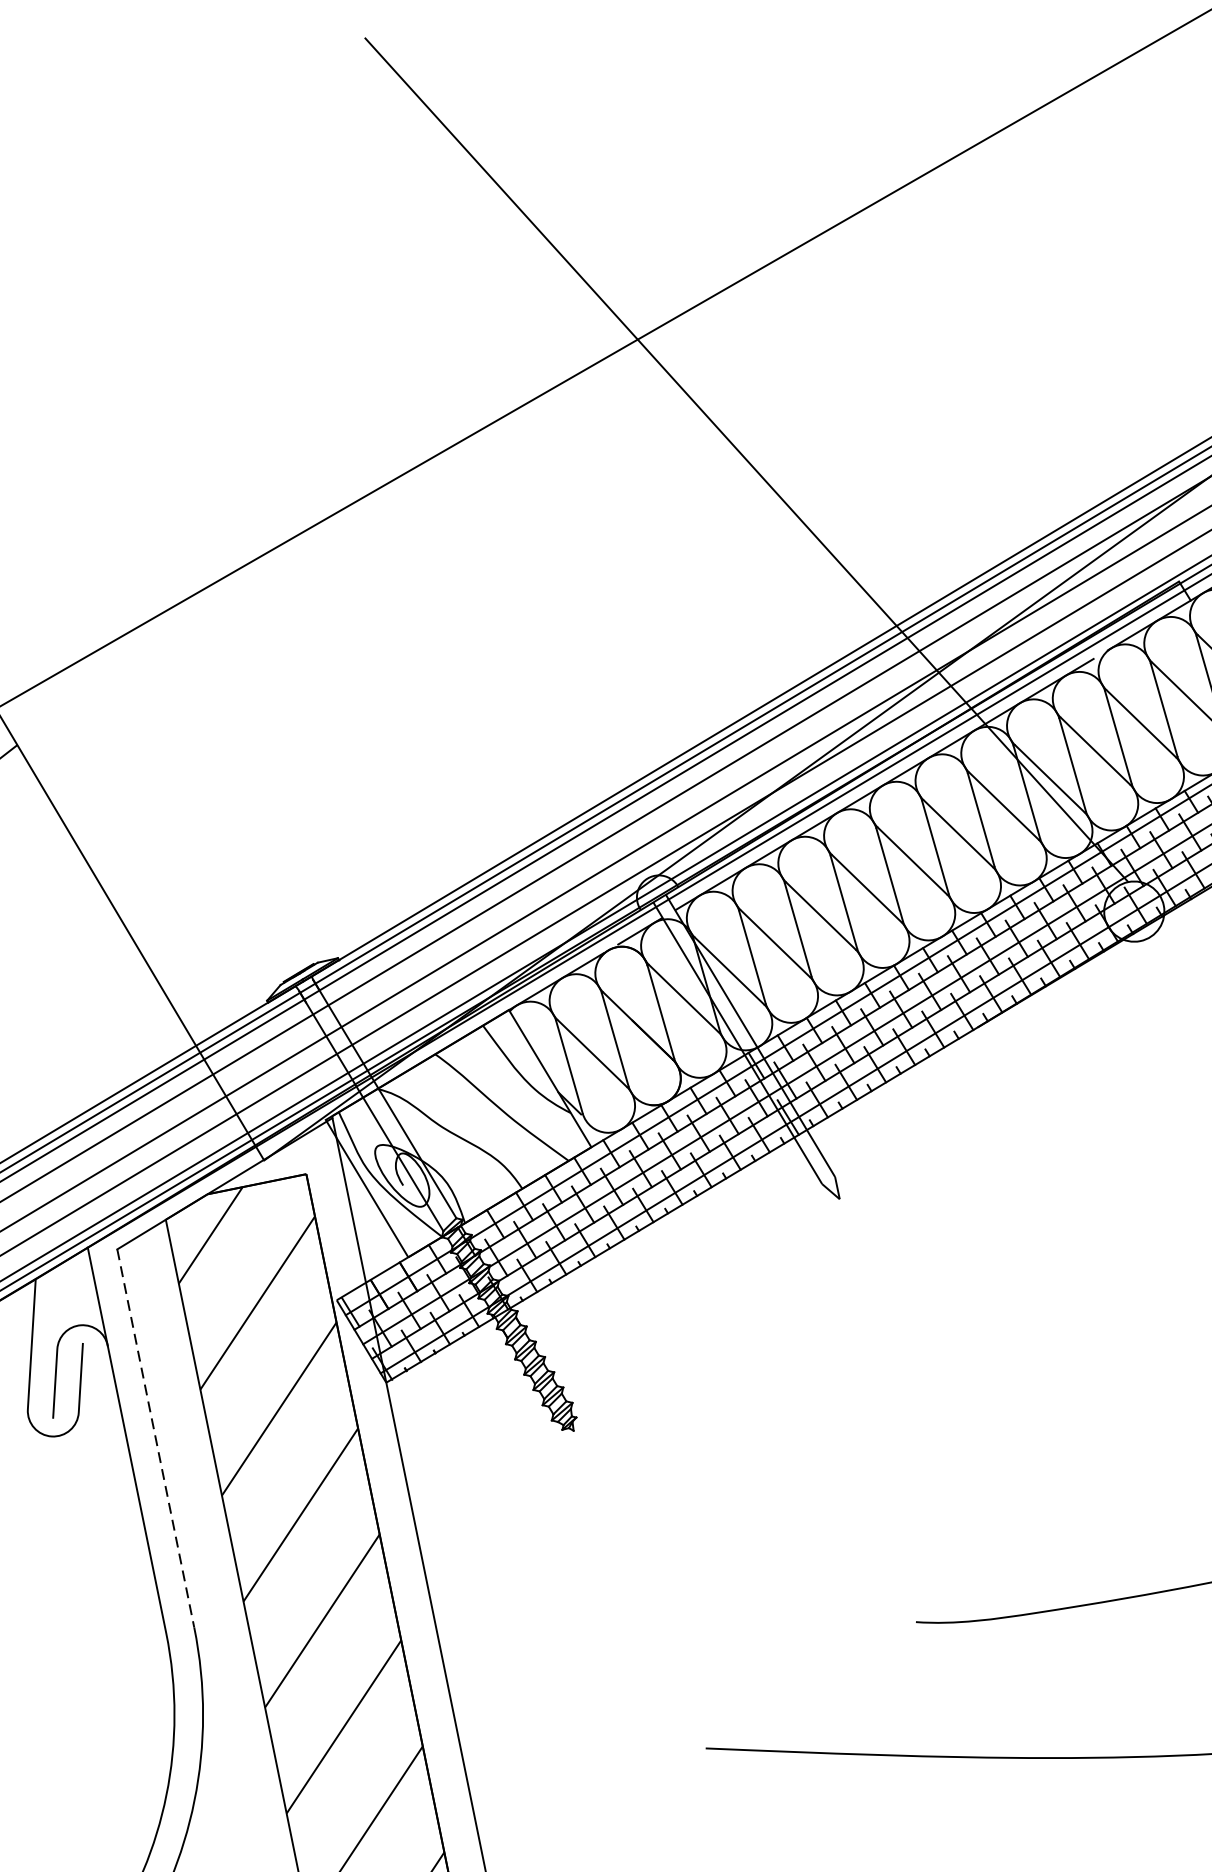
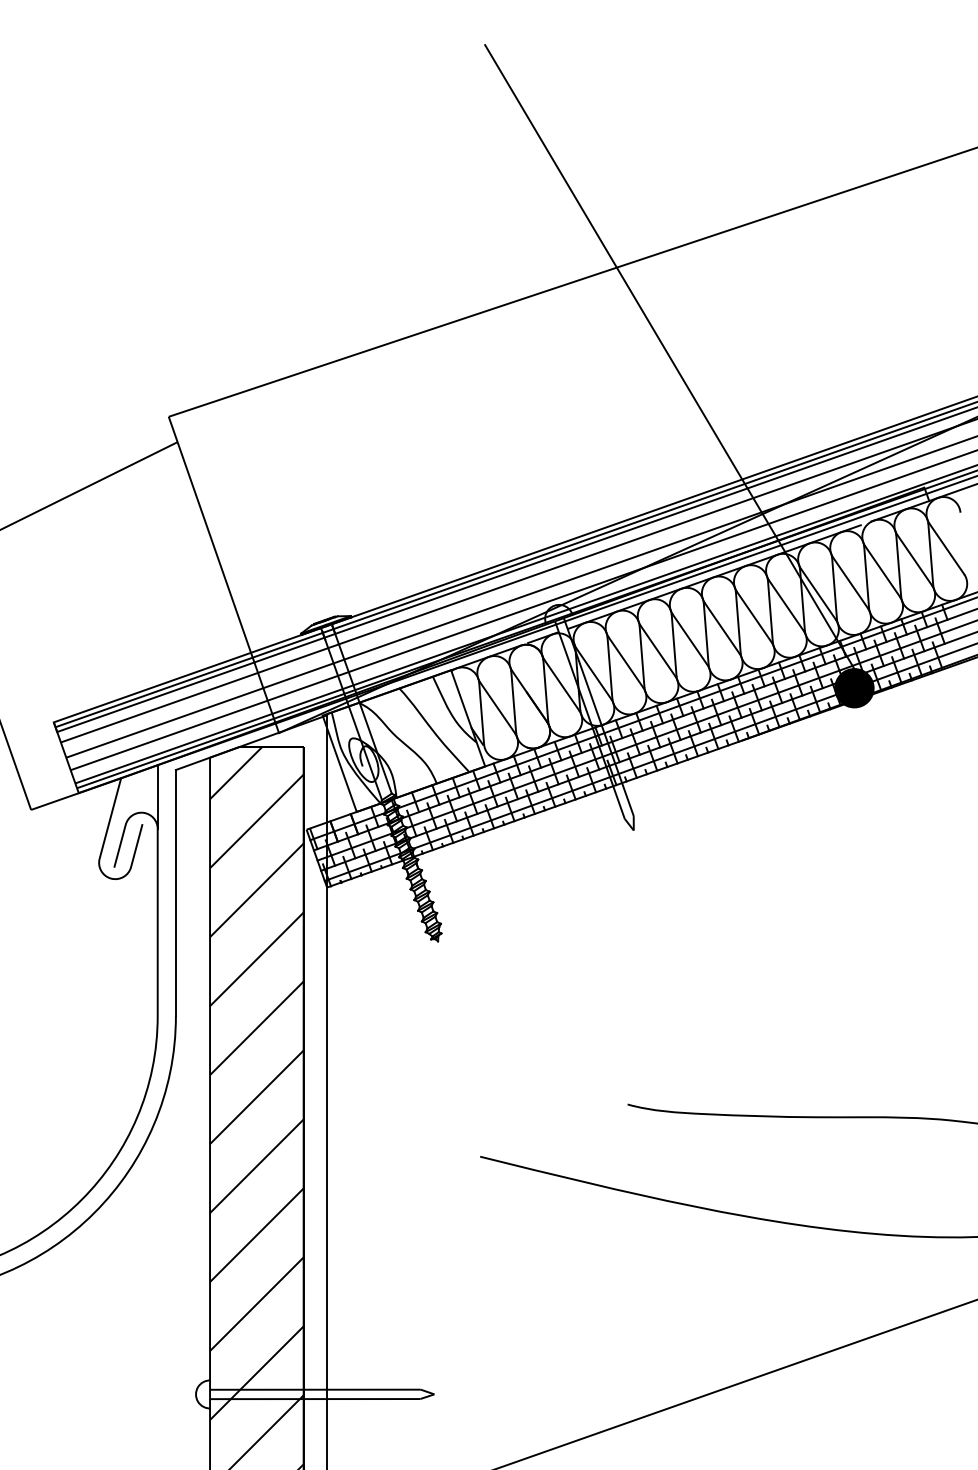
fill: (1134, 912) -> (854, 688), added
line: (155, 1439) -> (175, 893), dashed -> solid

